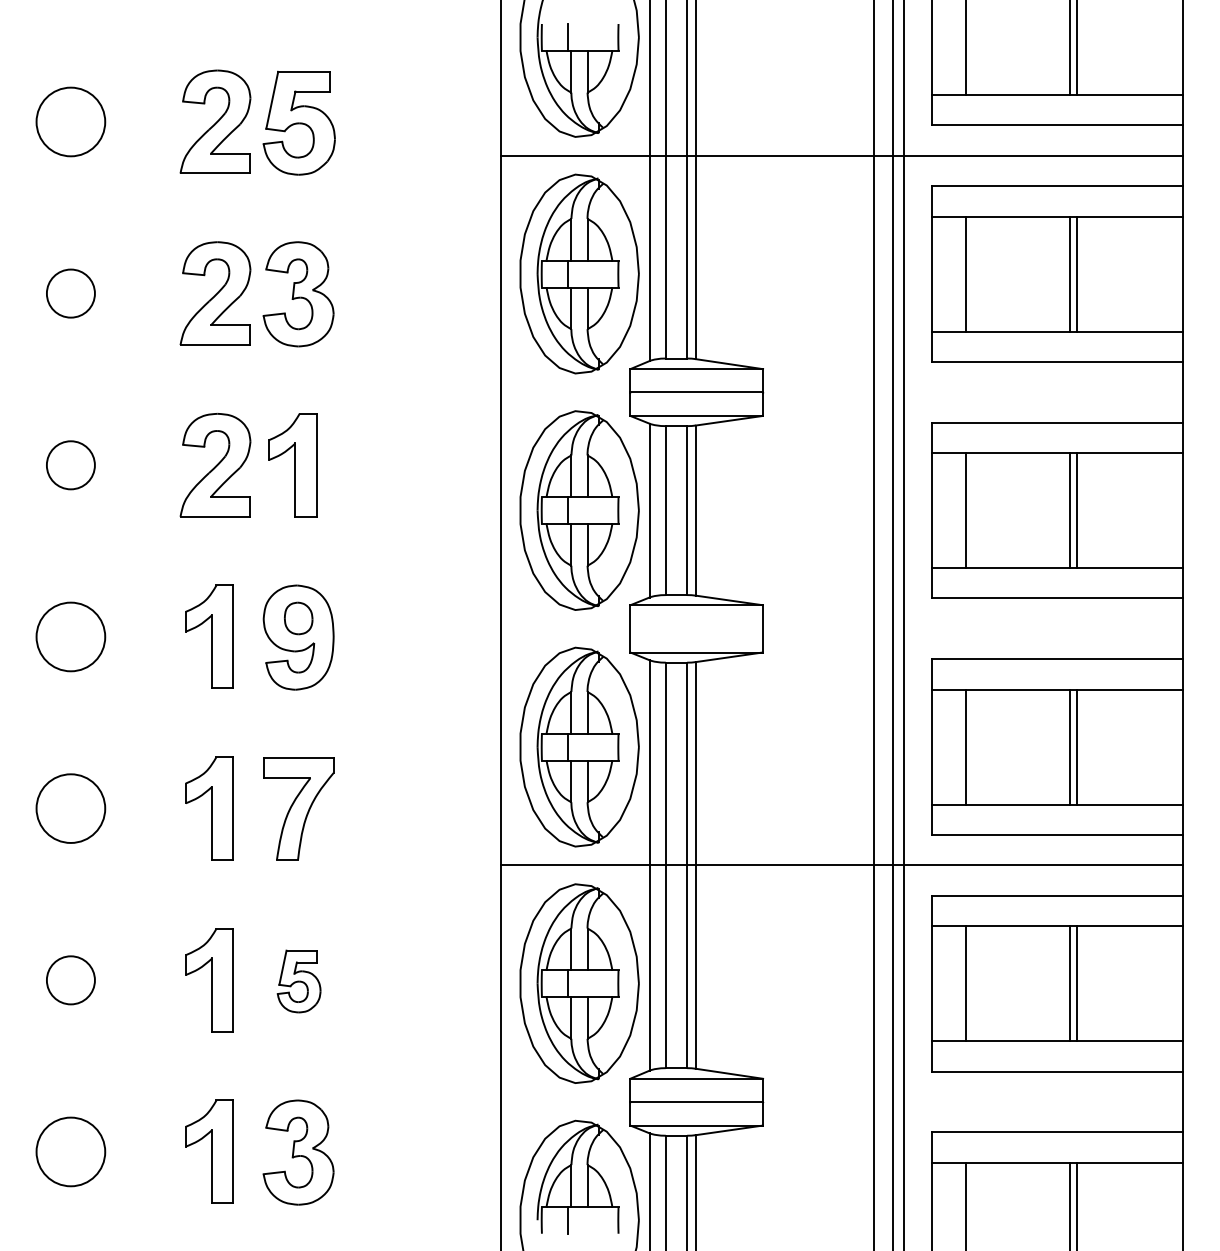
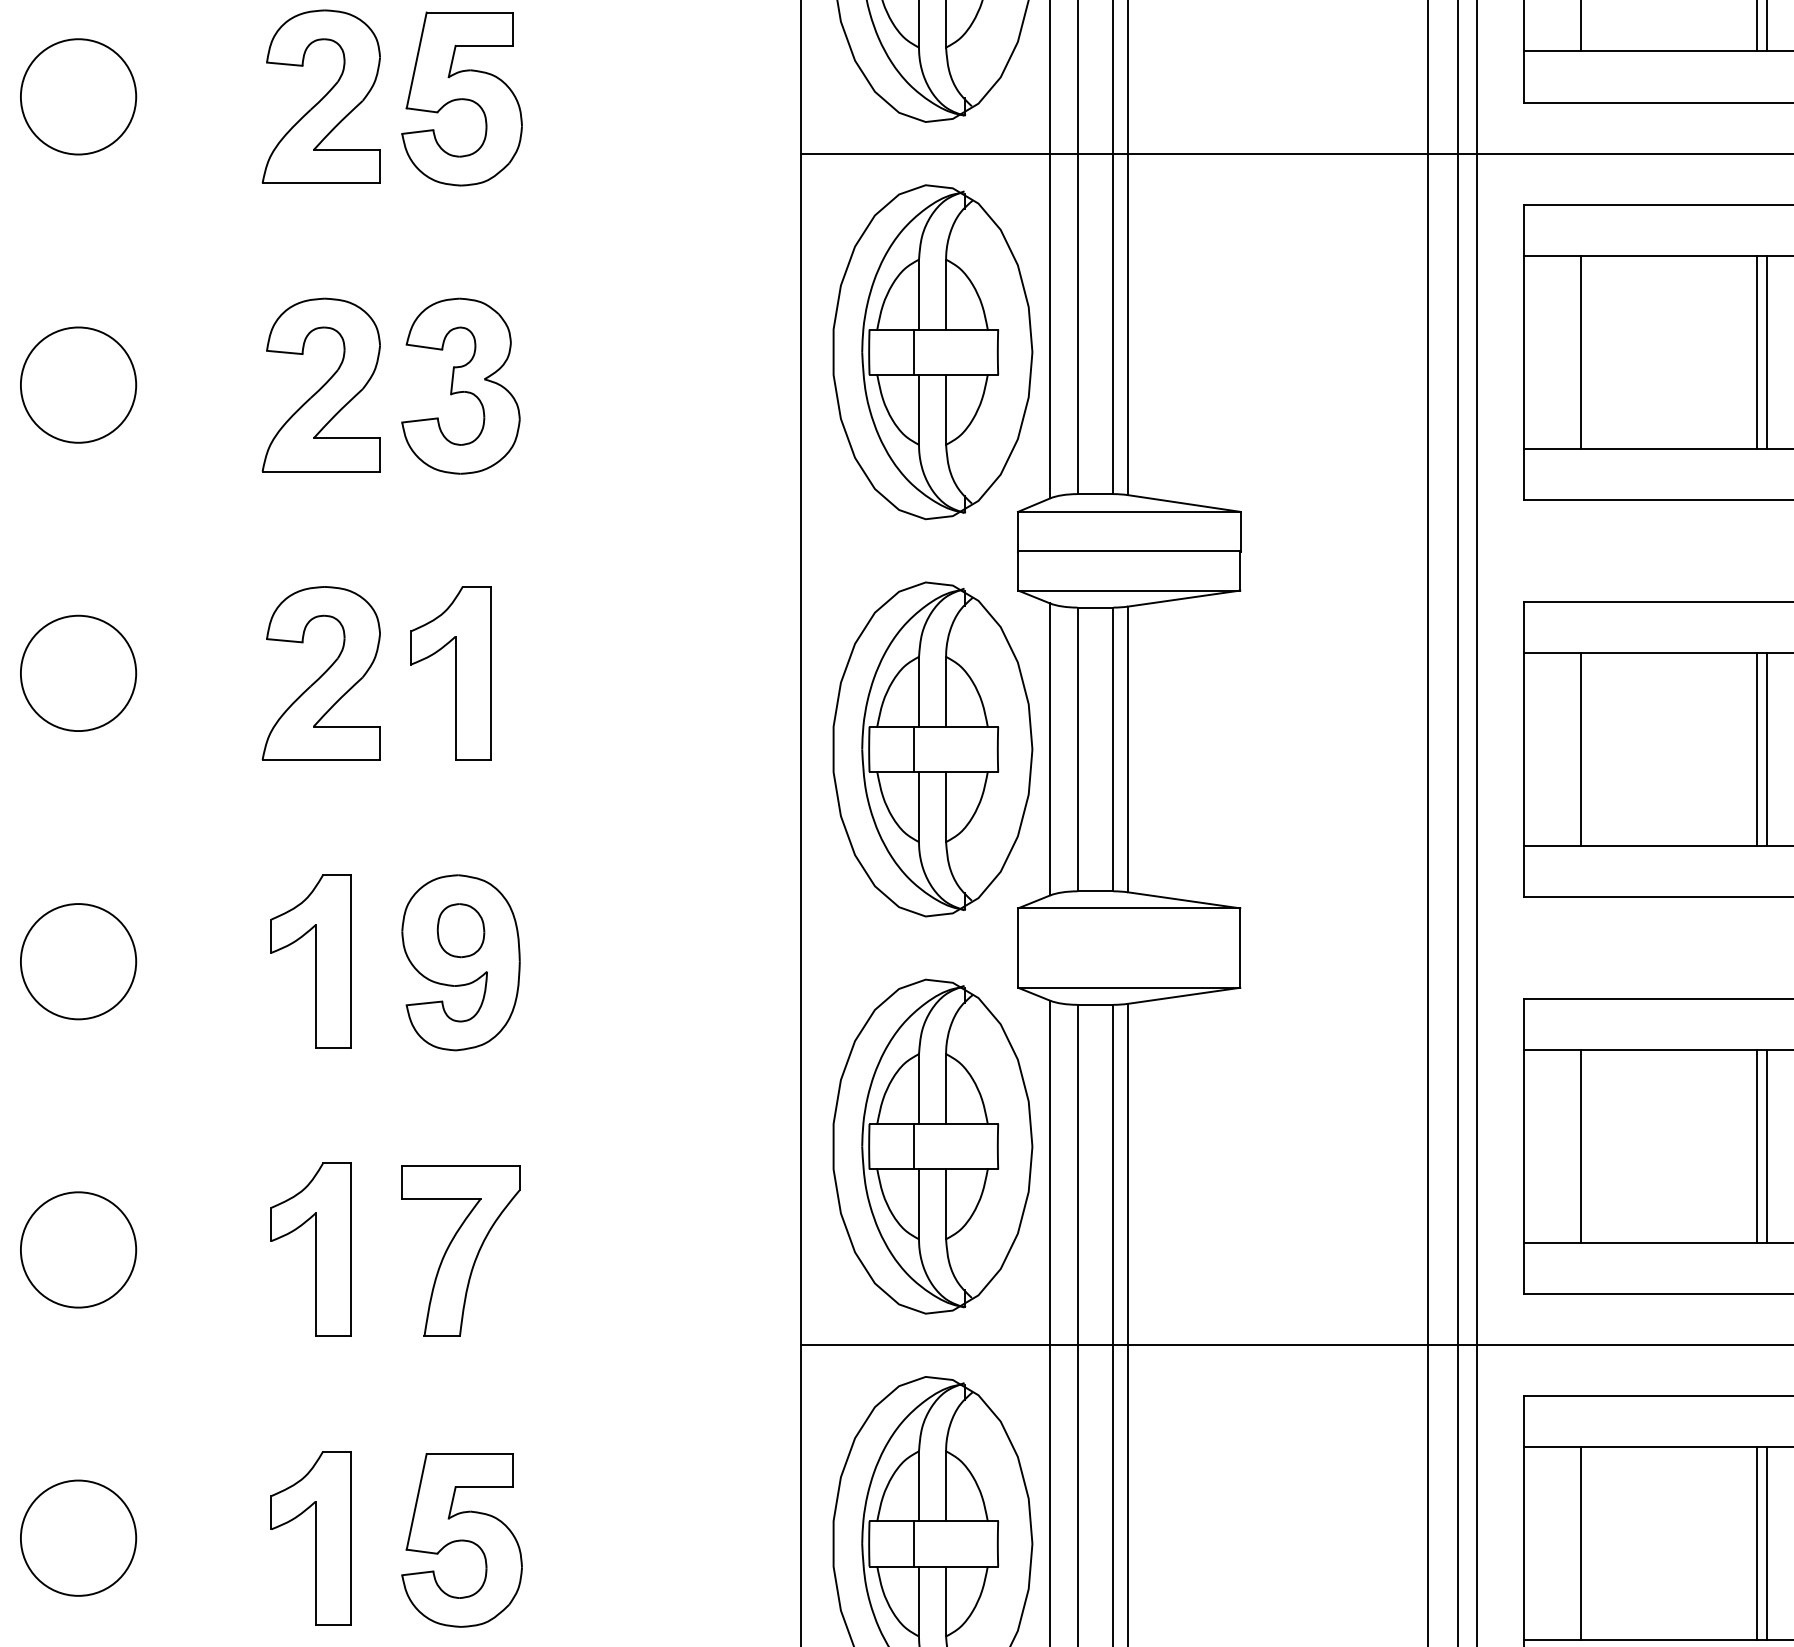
circle: (70, 293) -> (77, 384), size x1.43
circle: (70, 464) -> (77, 672), size x1.43
circle: (70, 980) -> (77, 1538), size x1.43
part: (298, 981) -> (460, 1540), size x1.67

